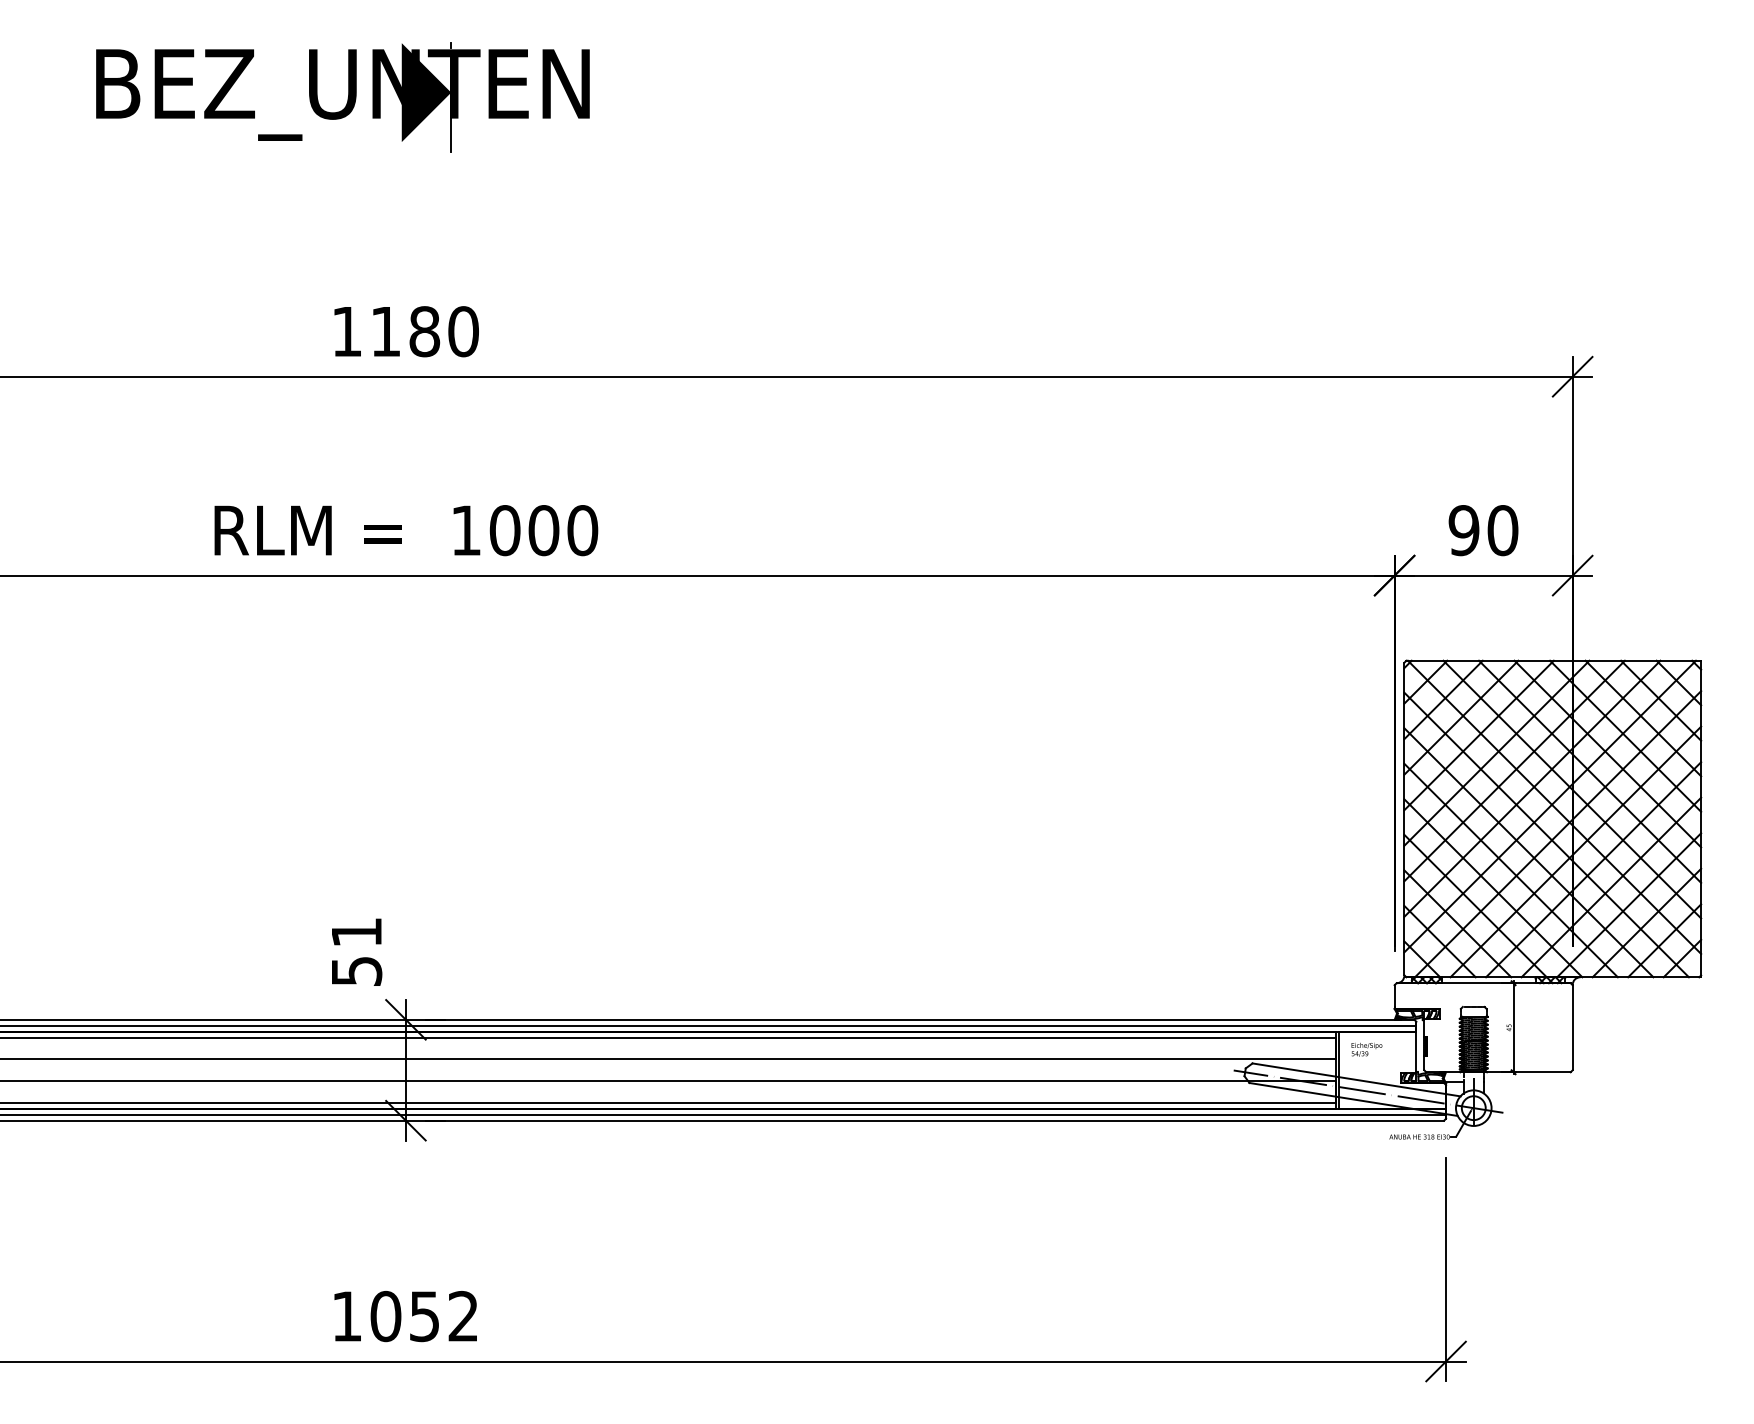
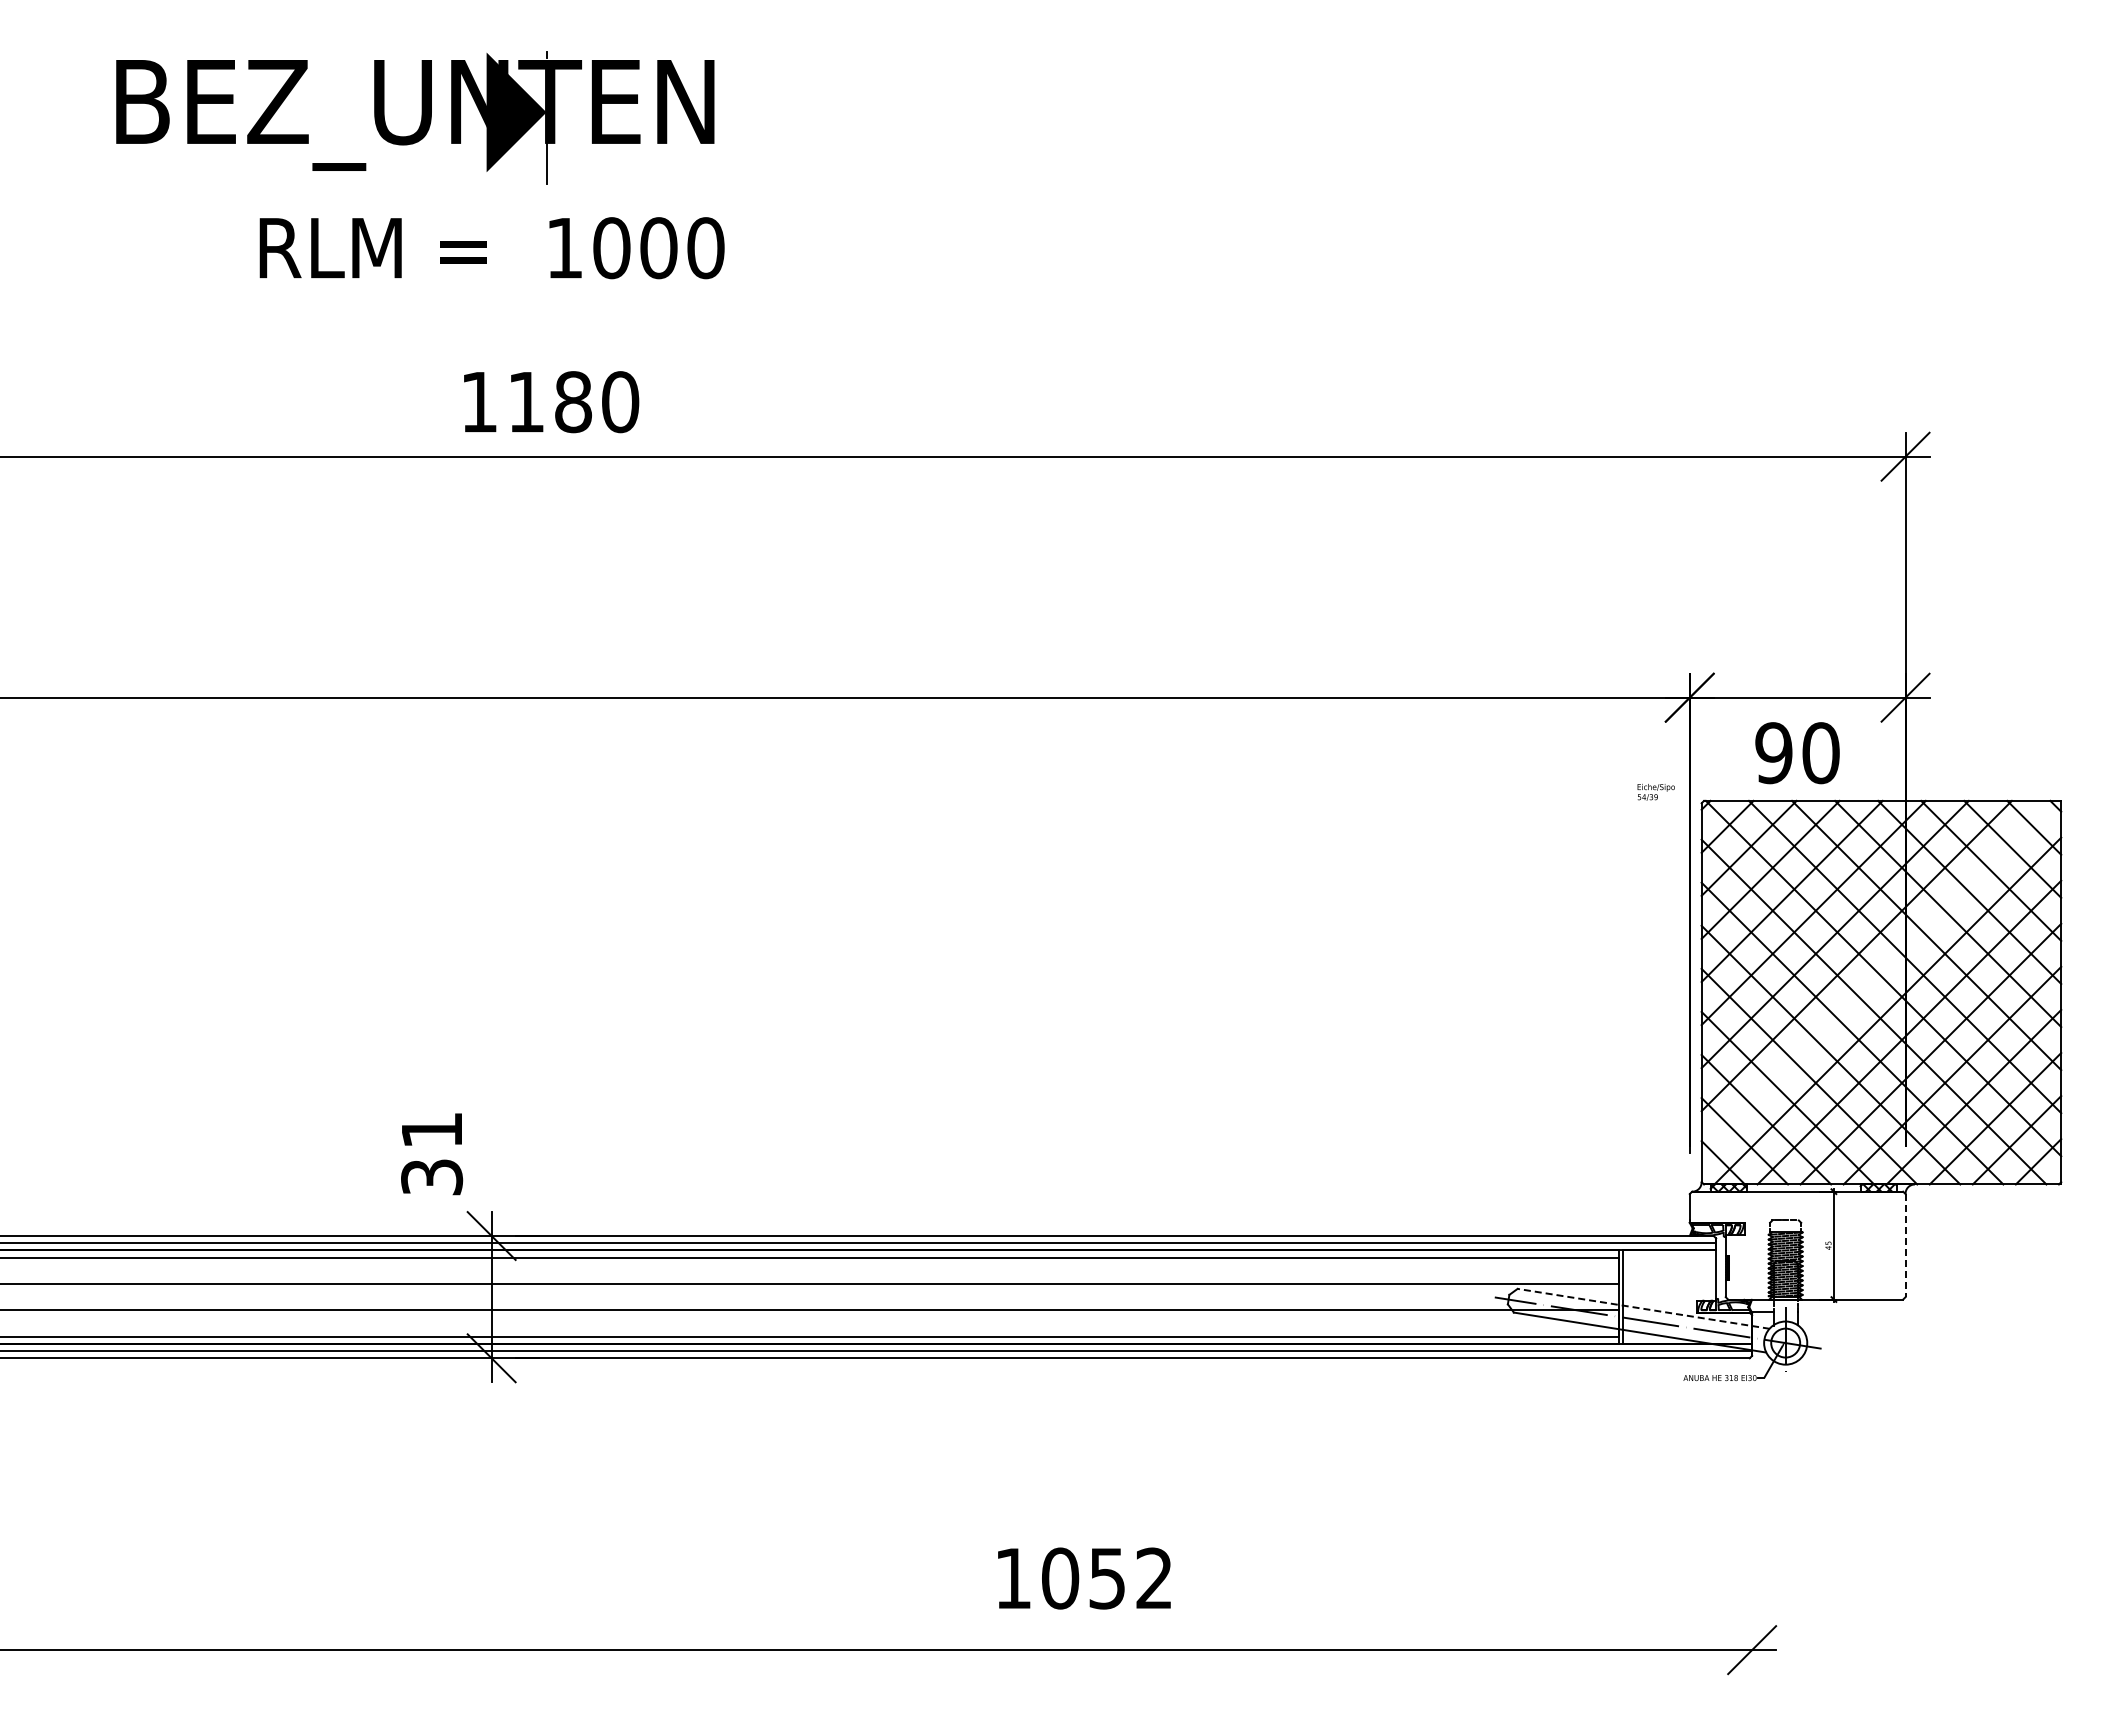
text: (406, 331) -> (551, 402), moved
text: (405, 530) -> (491, 248), moved
text: (1483, 530) -> (1797, 753), moved
line: (1549, 806) -> (1877, 977), removed
text: (356, 970) -> (431, 1176), 51 -> 31
line: (1572, 1027) -> (1905, 1245), solid -> dashed
text: (1366, 1049) -> (1655, 792), moved
line: (1356, 1079) -> (1643, 1308), solid -> dashed
line: (1446, 1269) -> (1752, 1538), removed
text: (405, 1316) -> (1084, 1578), moved

